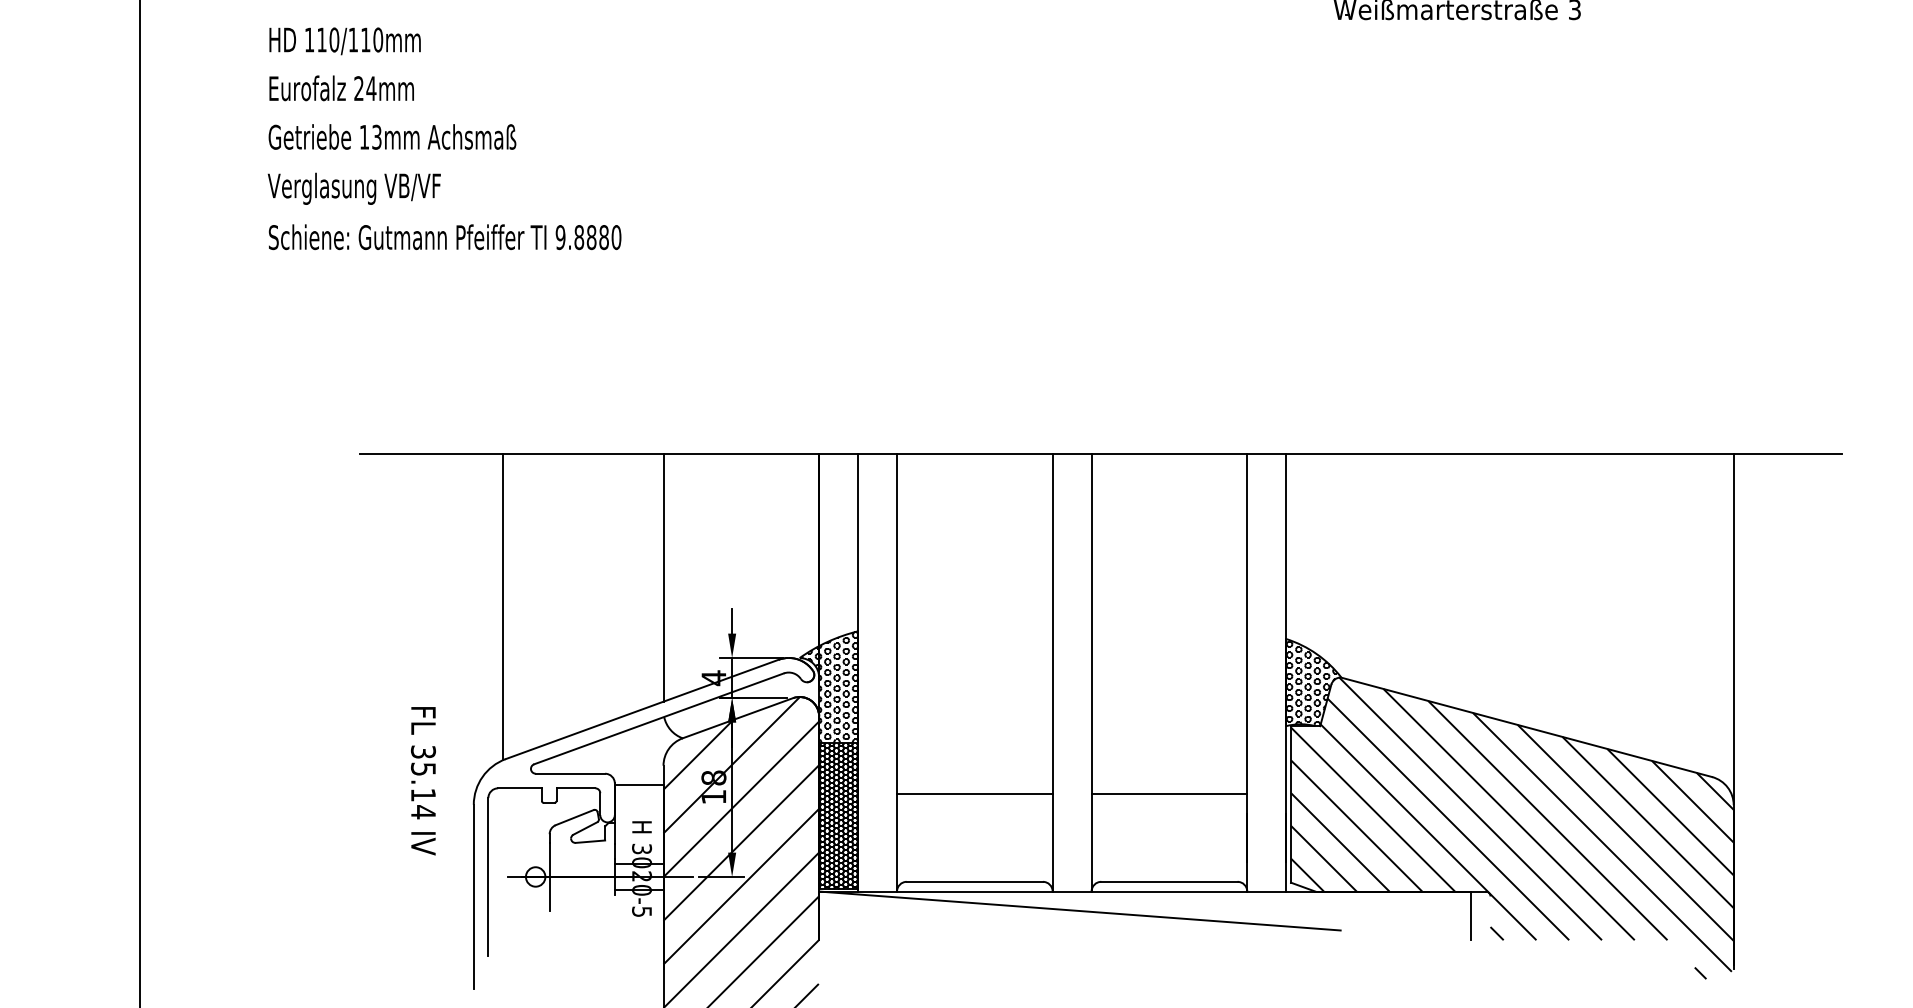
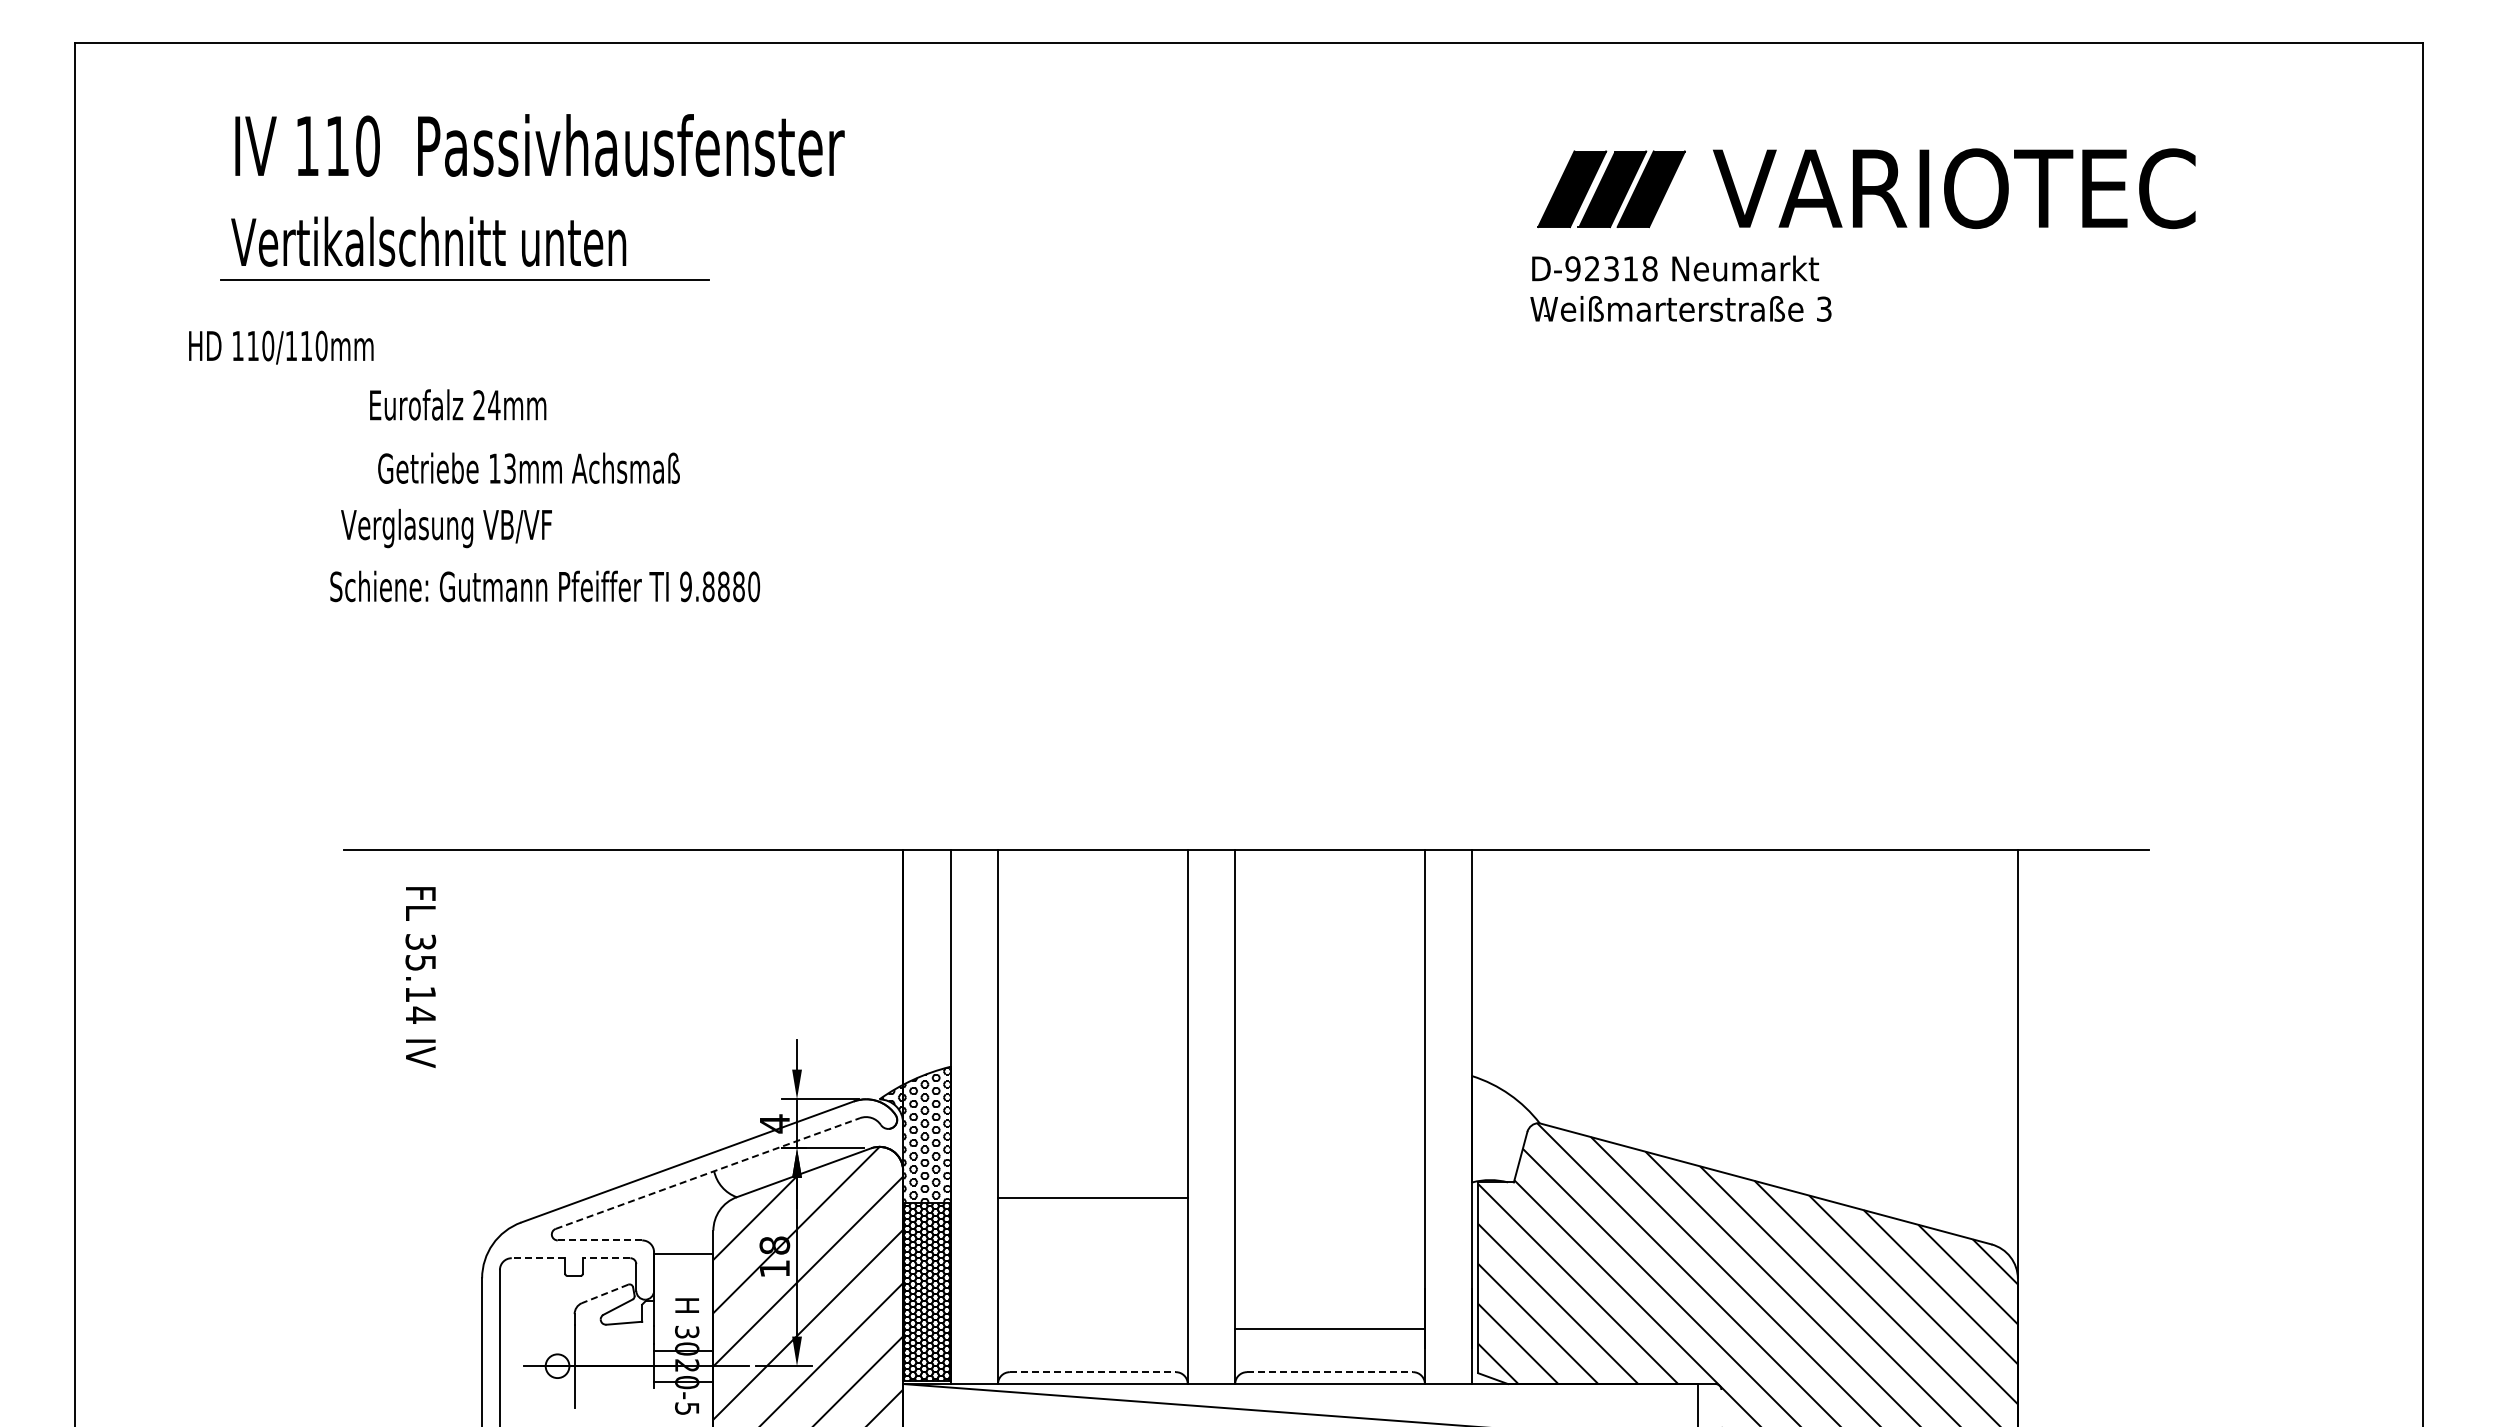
text: (345, 41) -> (281, 347), moved
text: (342, 87) -> (458, 404), moved
text: (392, 136) -> (528, 467), moved
text: (354, 188) -> (446, 528), moved
text: (445, 237) -> (545, 586), moved
line: (663, 577) -> (713, 1001), removed
line: (502, 606) -> (517, 1036), removed
hatch: (1311, 683) -> (1503, 1130), removed
line: (658, 718) -> (707, 1173), solid -> dashed
line: (570, 773) -> (599, 1240), solid -> dashed
text: (423, 781) -> (420, 977), moved
line: (520, 788) -> (538, 1258), solid -> dashed
line: (575, 788) -> (606, 1258), solid -> dashed
line: (974, 794) -> (1092, 1198), moved
line: (1168, 794) -> (1329, 1329), moved
line: (575, 817) -> (605, 1293), solid -> dashed
line: (975, 882) -> (1093, 1372), solid -> dashed
line: (1169, 882) -> (1330, 1372), solid -> dashed

